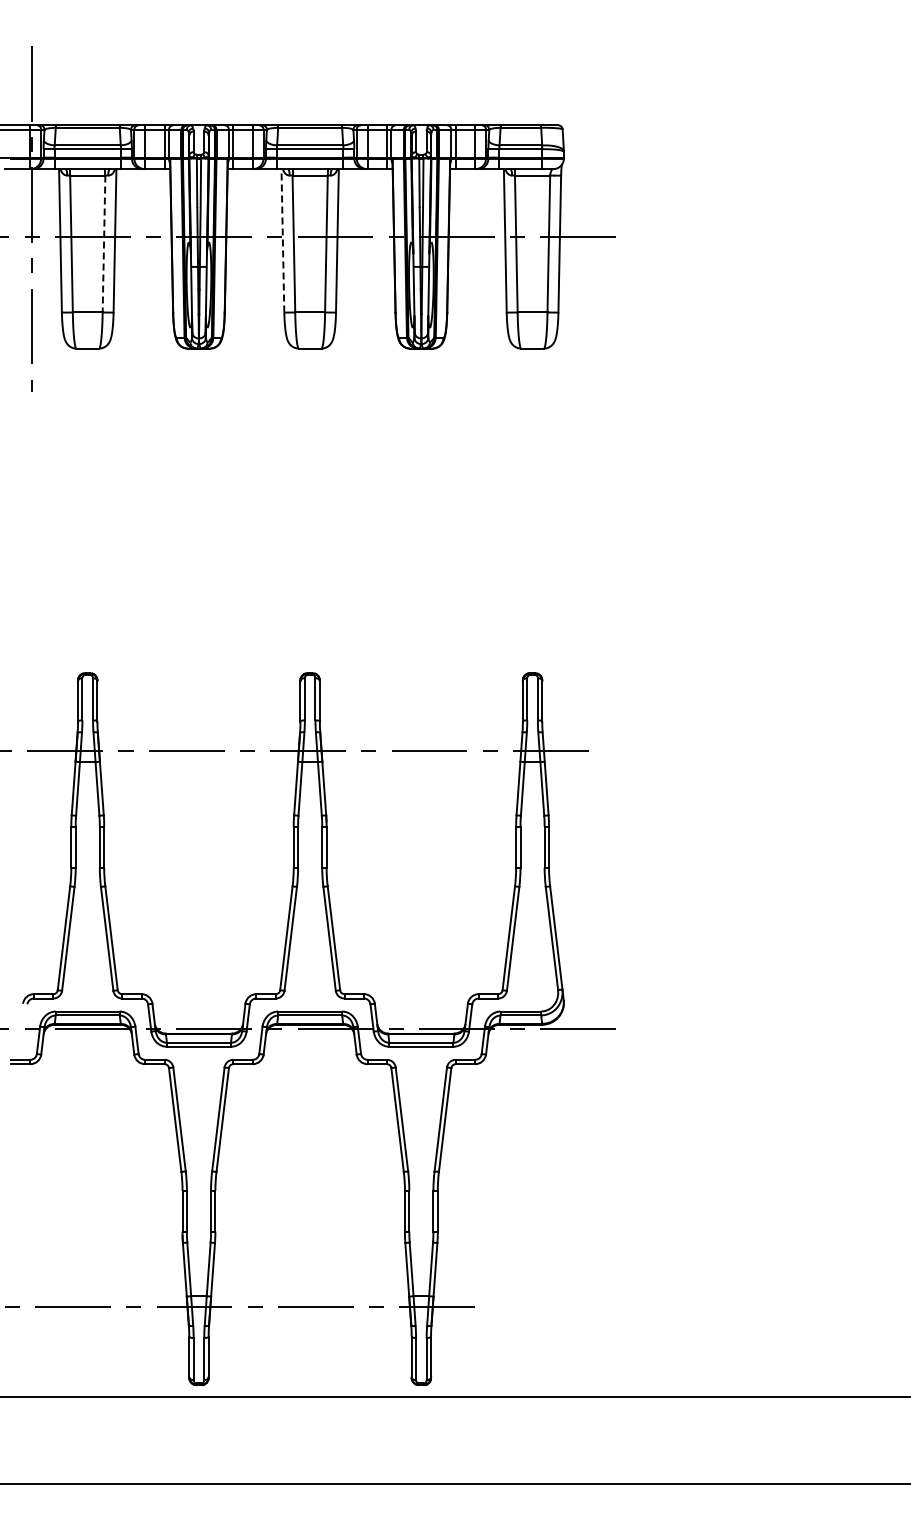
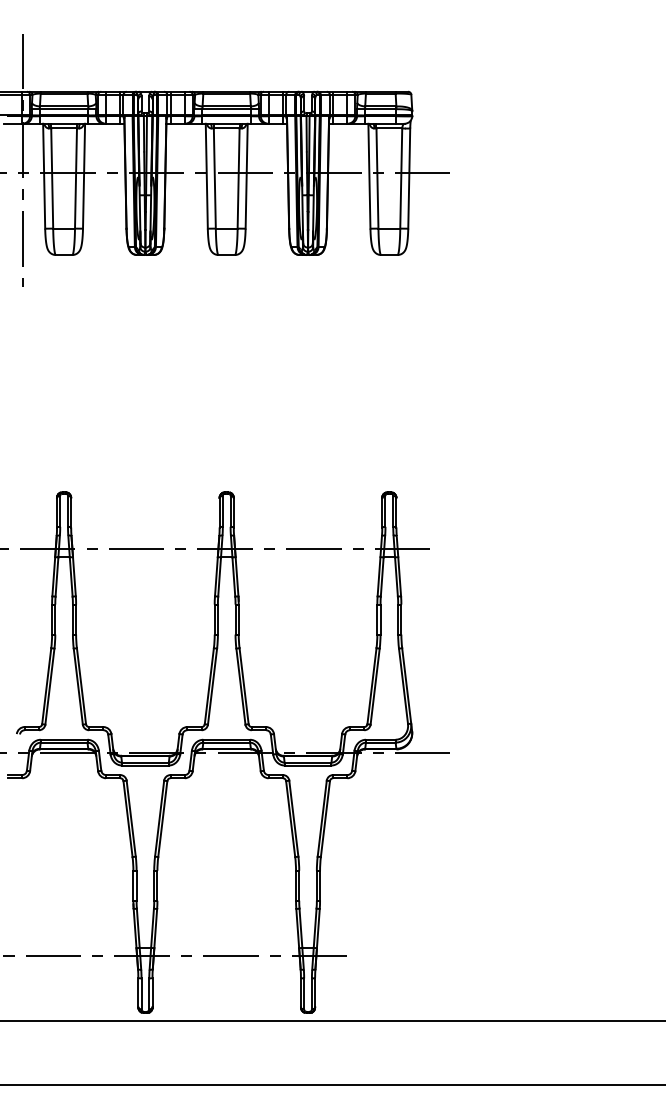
line: (282, 240) -> (206, 175), dashed -> solid
line: (104, 244) -> (76, 178), dashed -> solid

